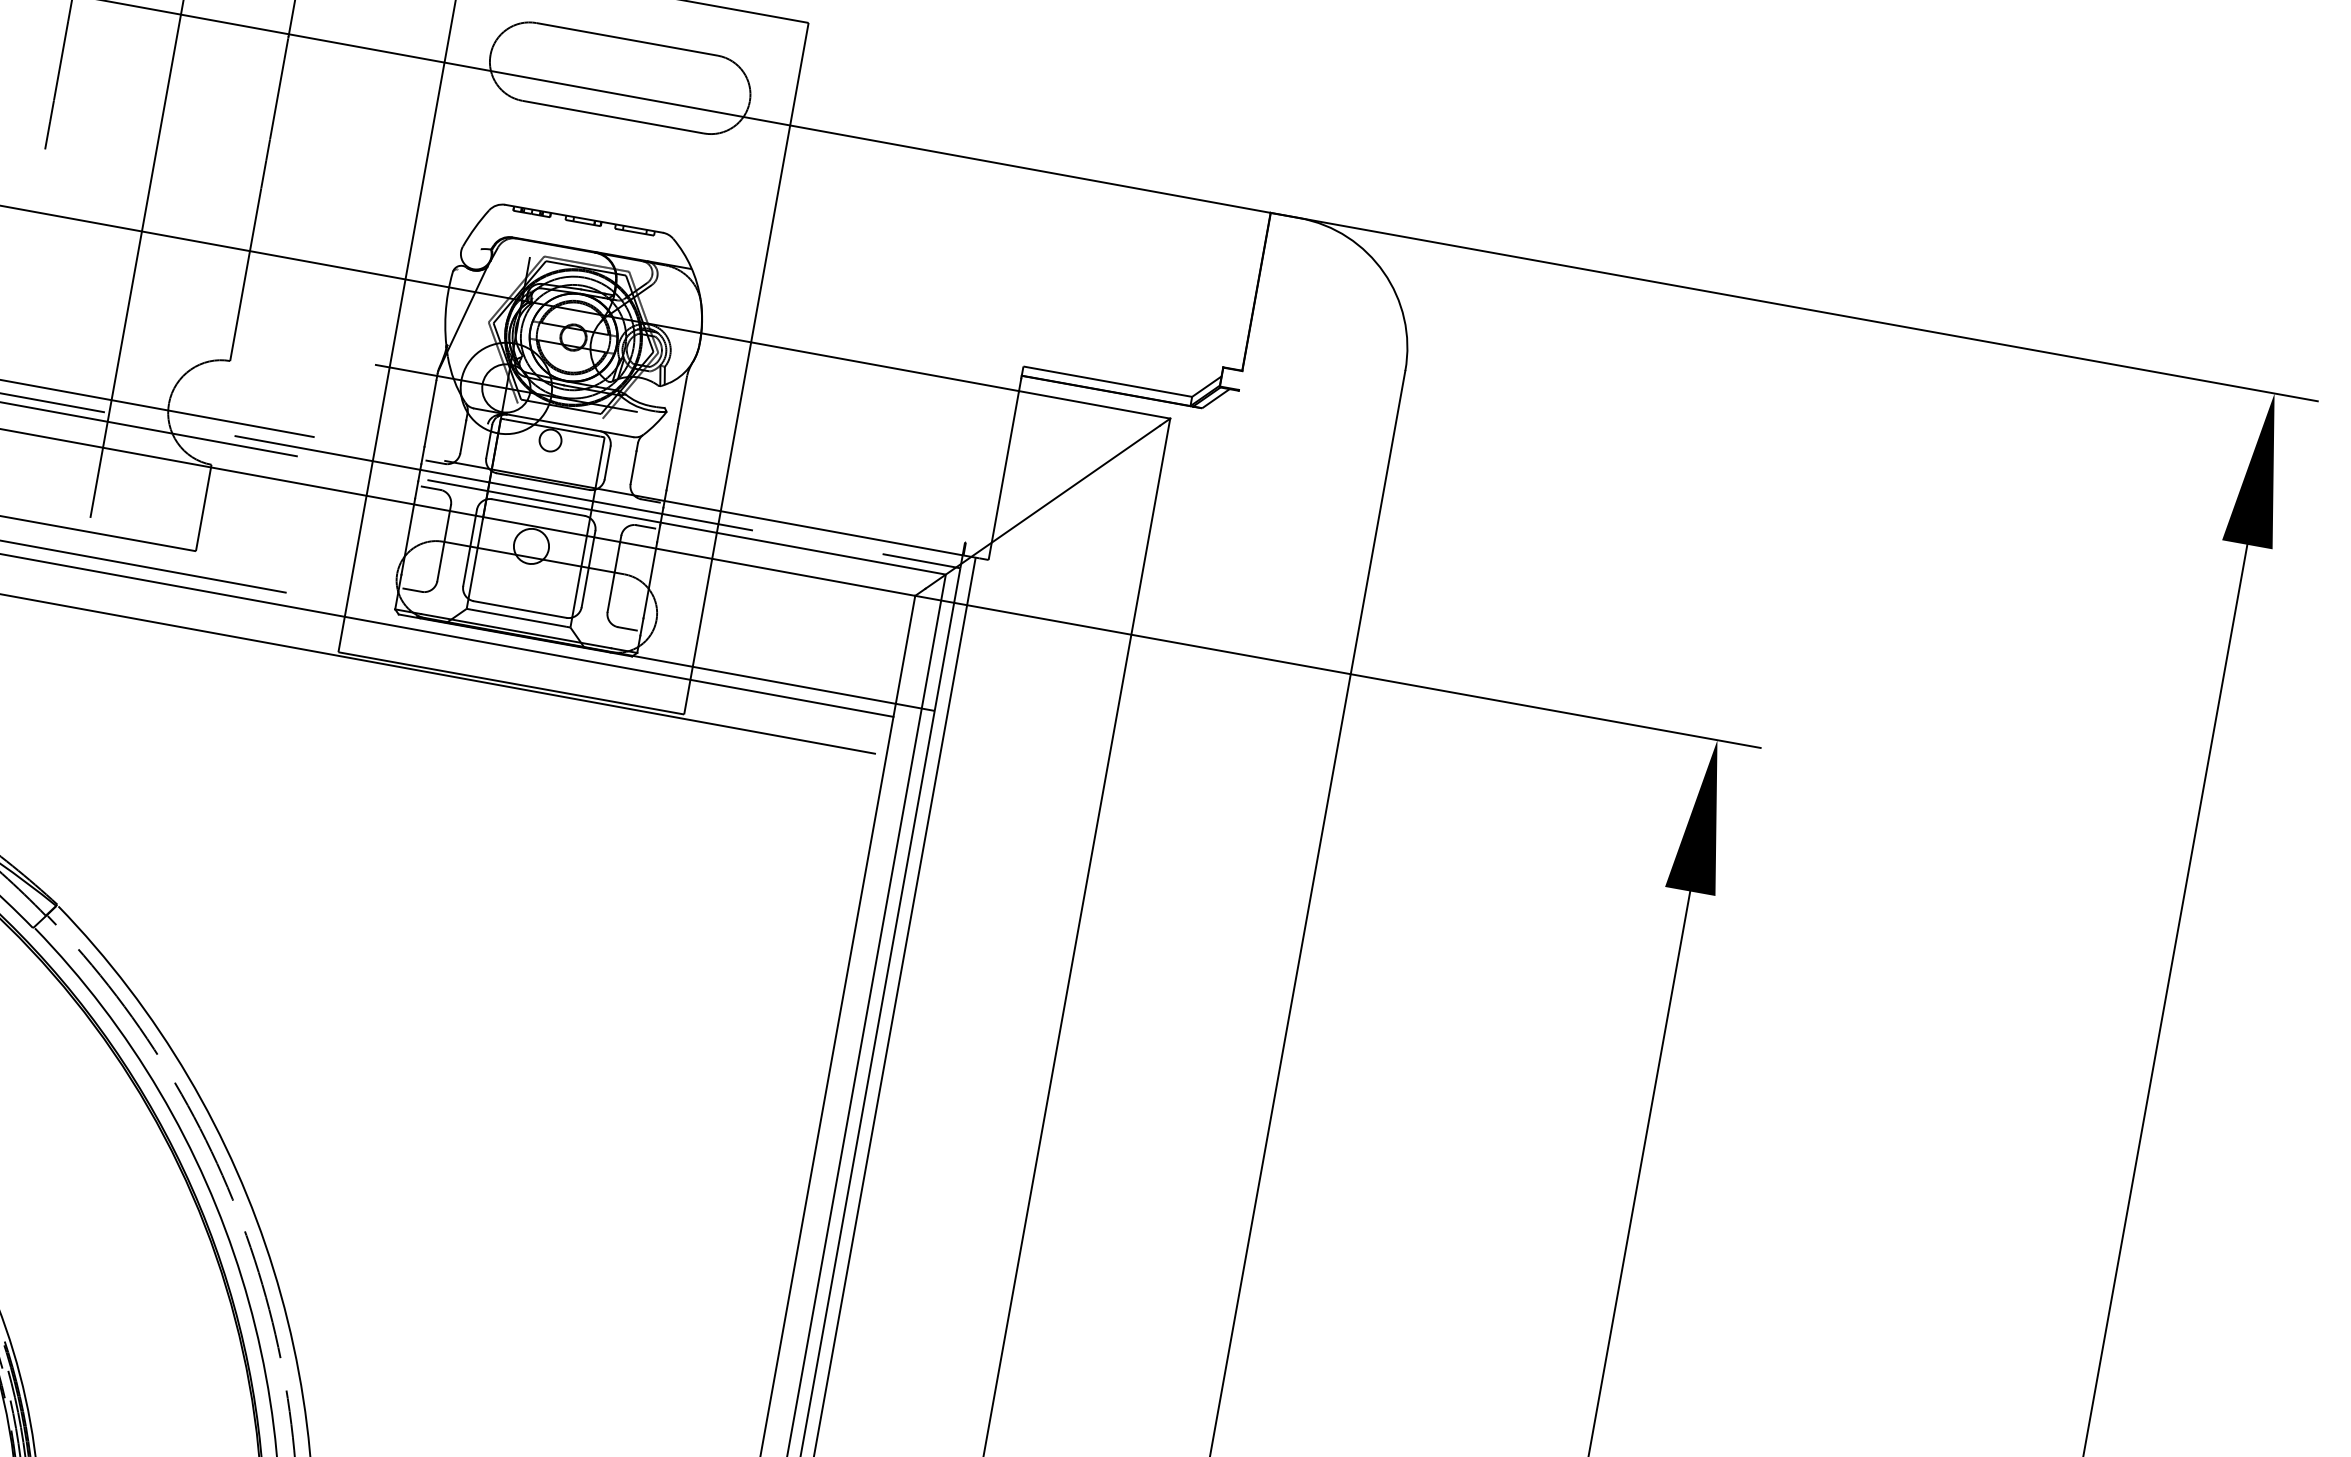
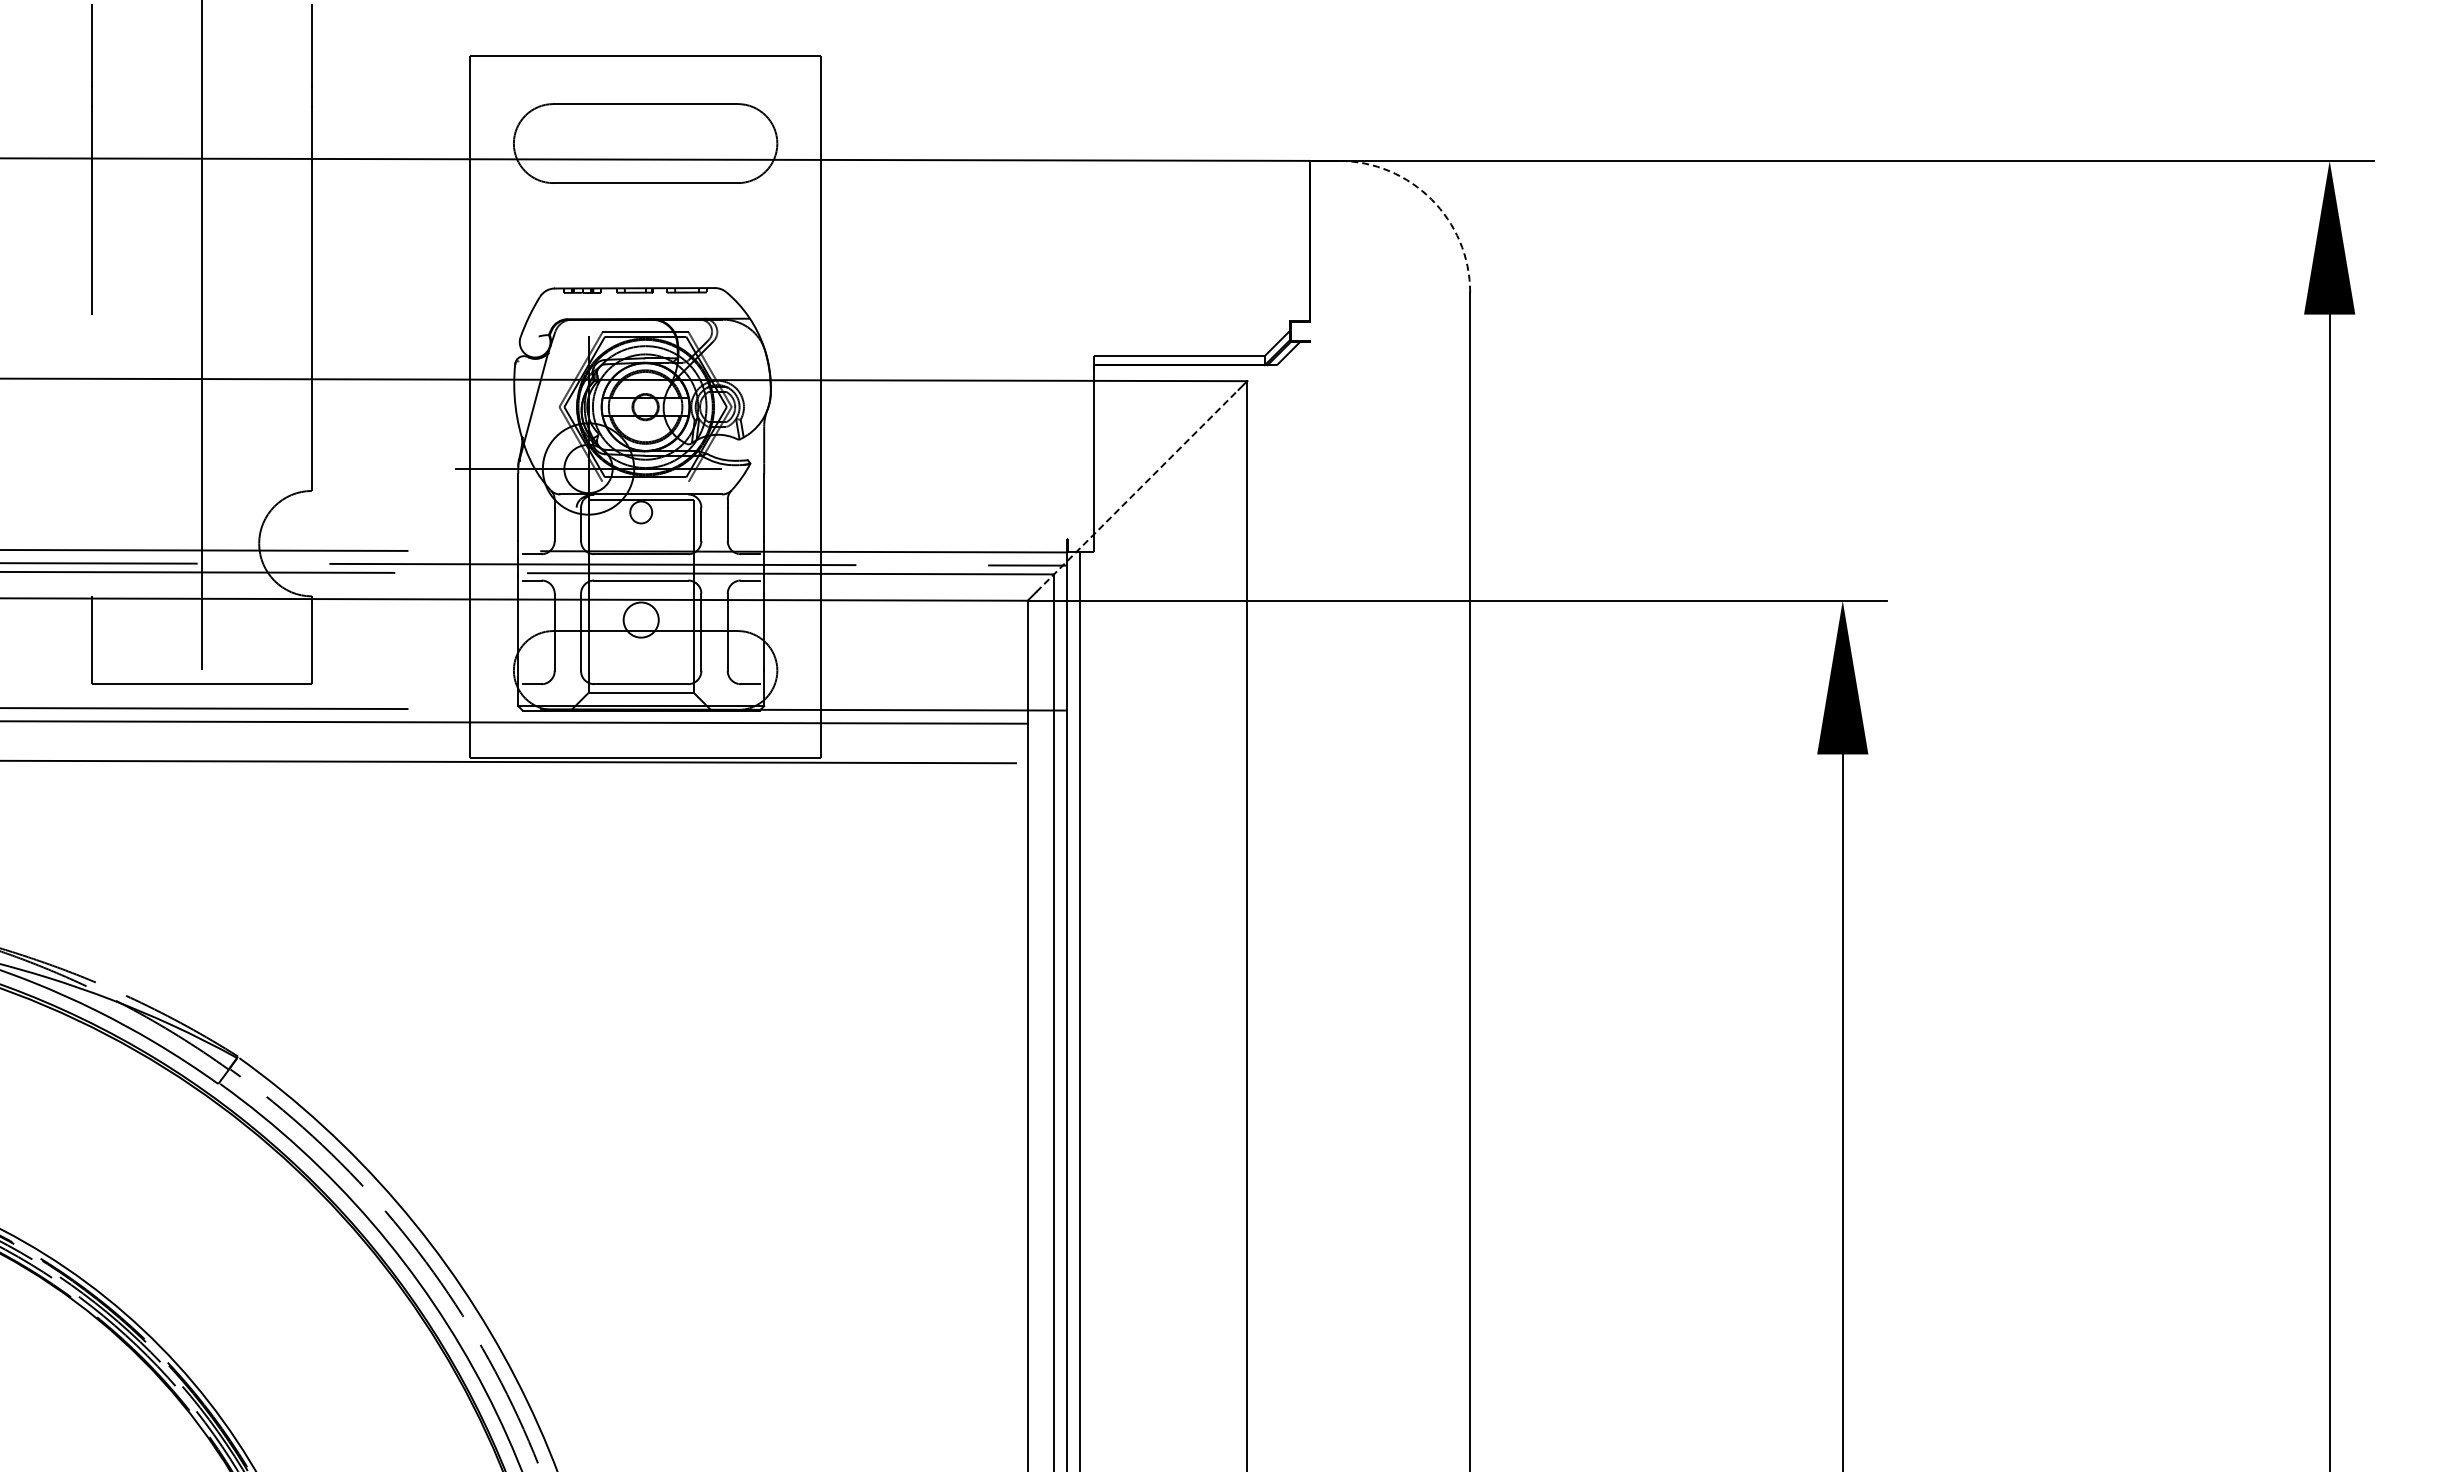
arc: (1383, 272) -> (1431, 199), solid -> dashed
line: (1042, 506) -> (1137, 490), solid -> dashed

